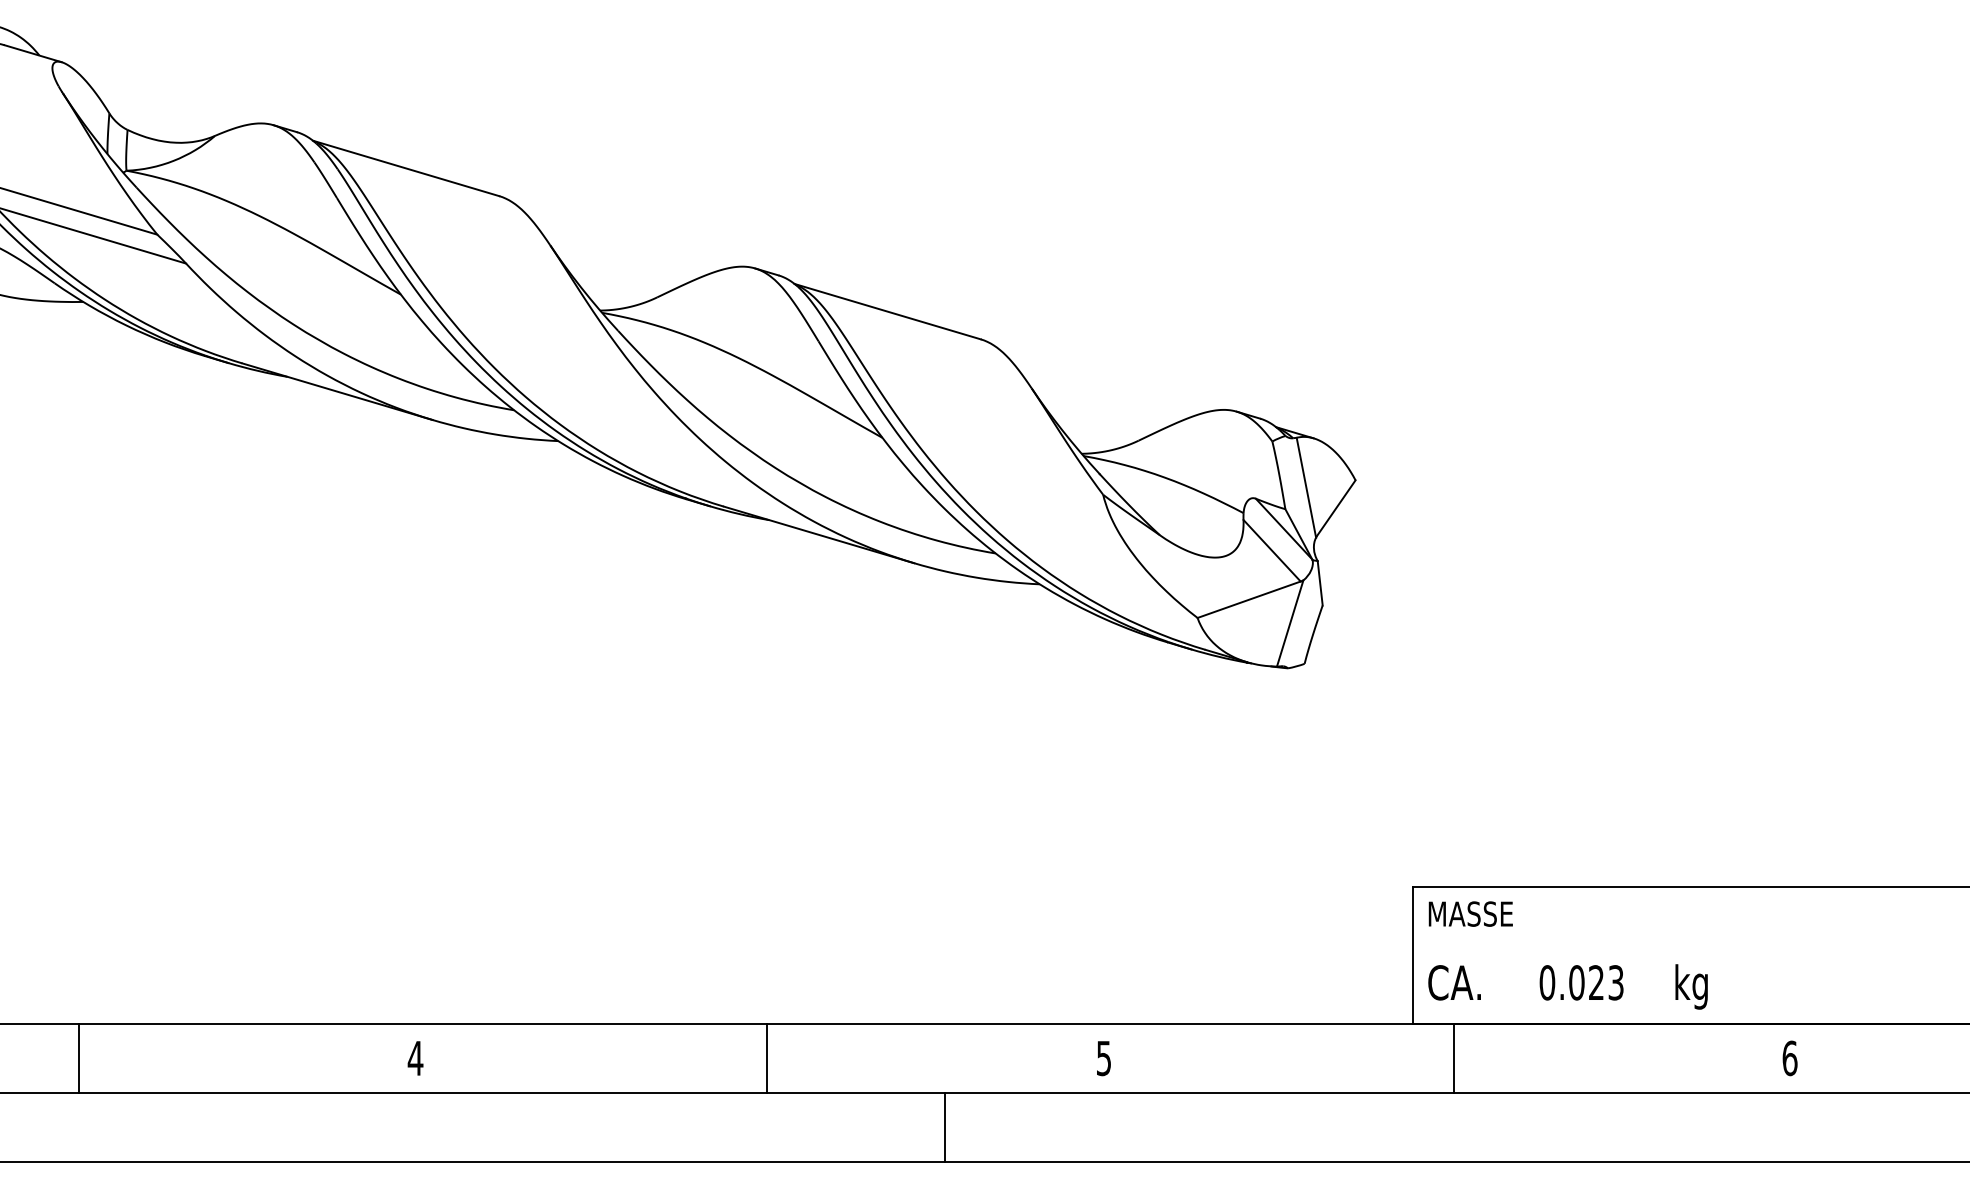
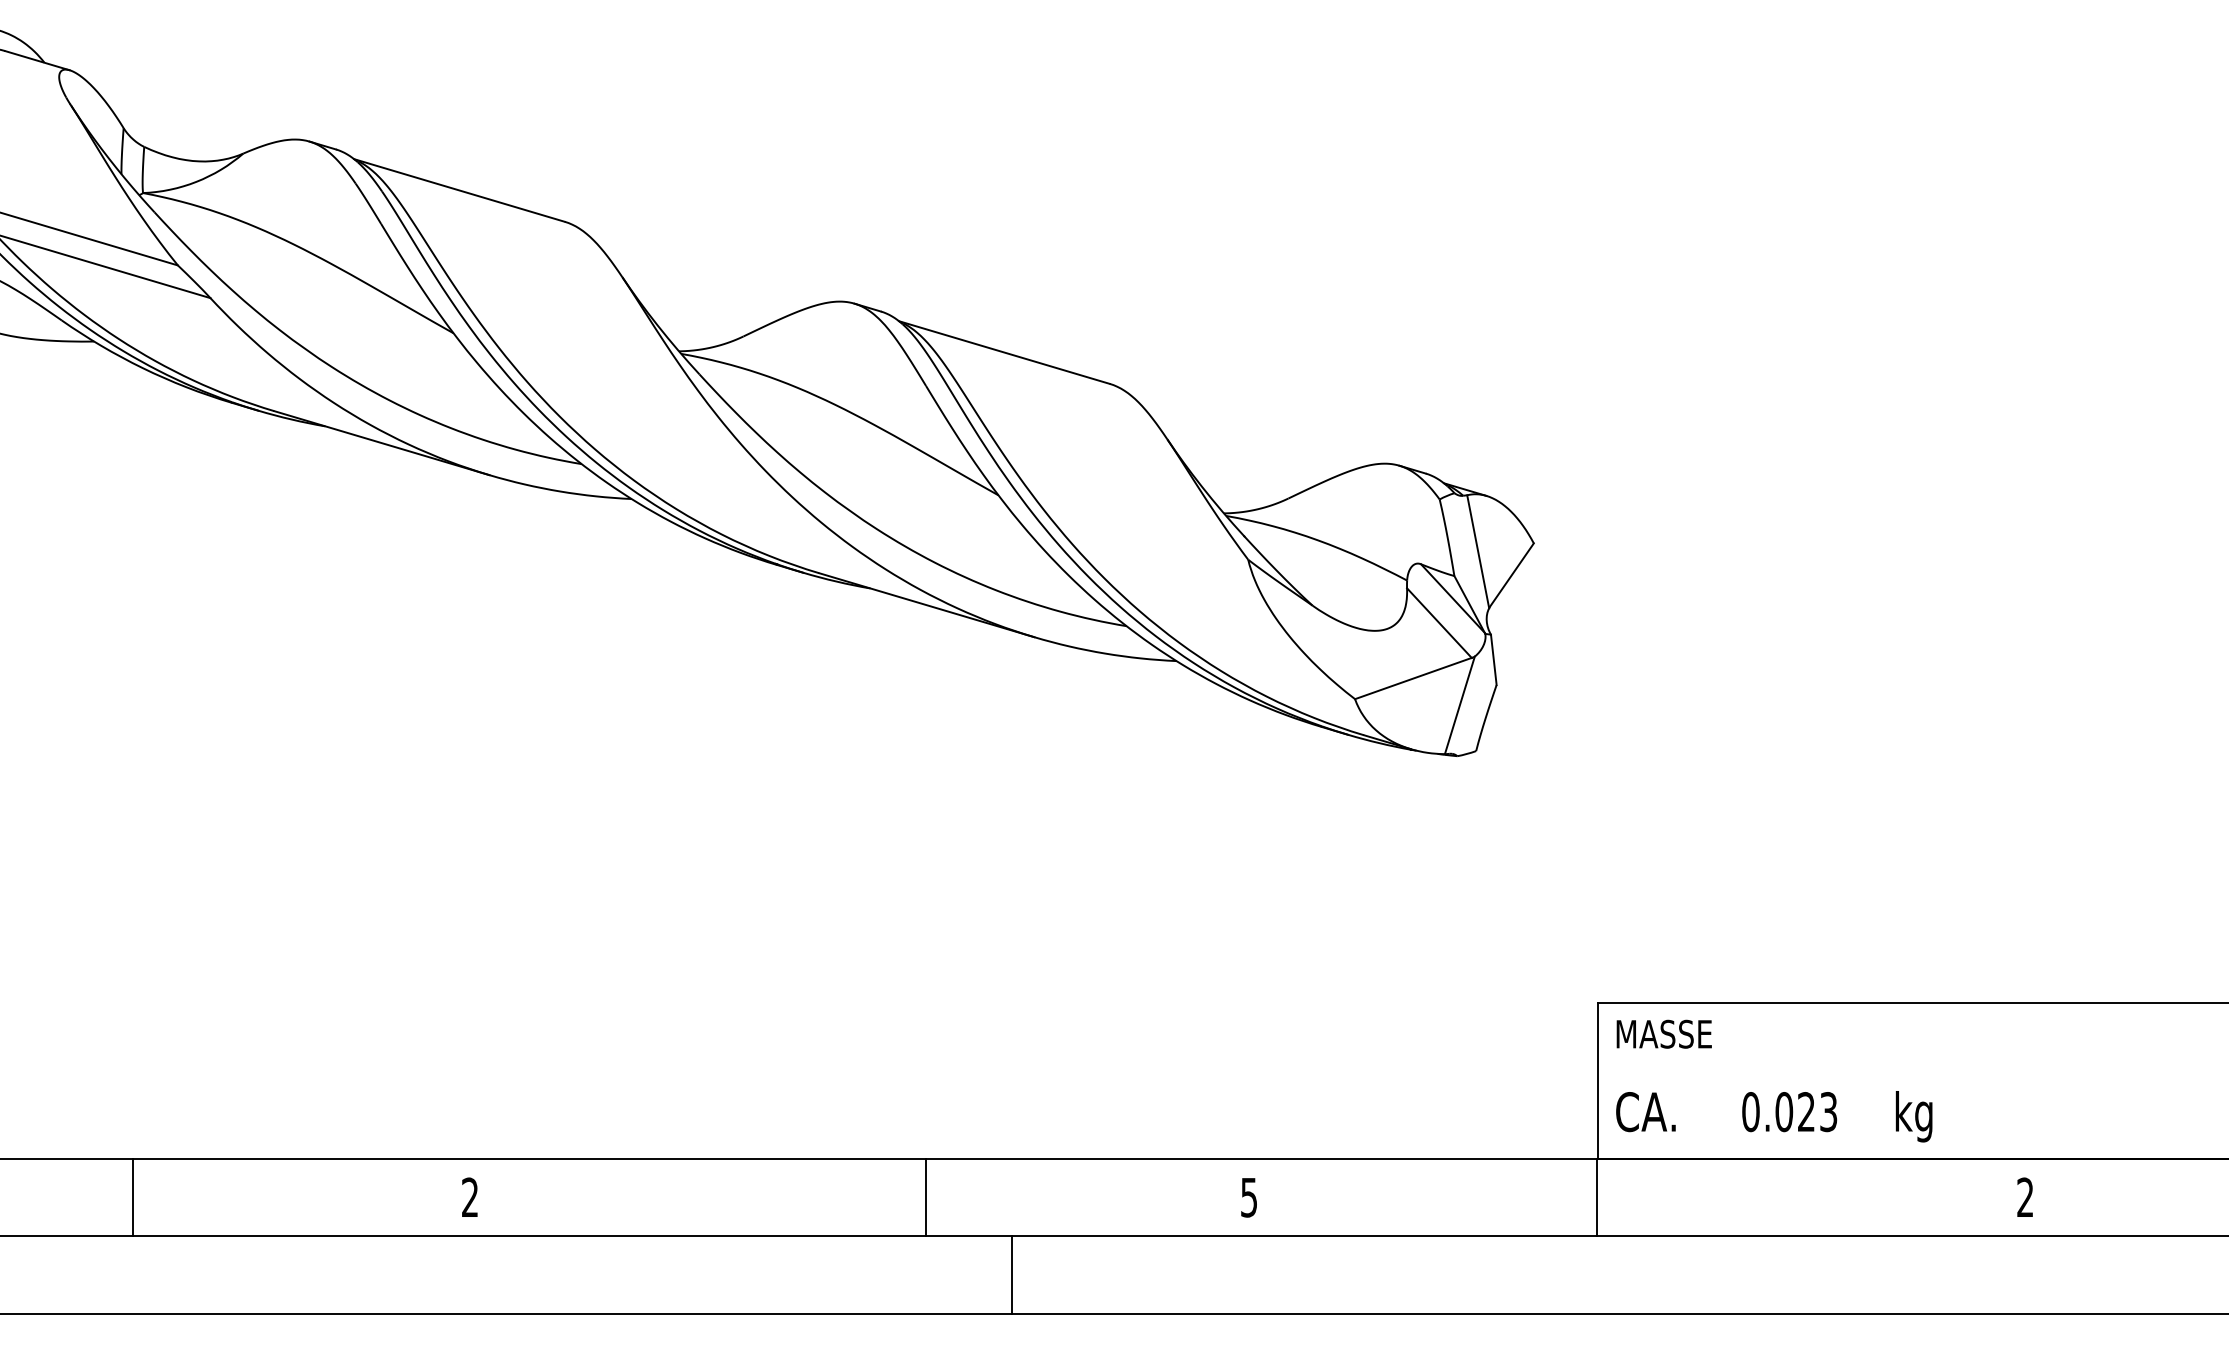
text: (415, 1057) -> (469, 1196), 4 -> 2
line: (79, 1058) -> (132, 1197), moved
line: (766, 1058) -> (926, 1197), moved
line: (1454, 1058) -> (1597, 1197), moved
text: (1790, 1058) -> (2025, 1197), 6 -> 2
line: (945, 1127) -> (1011, 1275), moved

